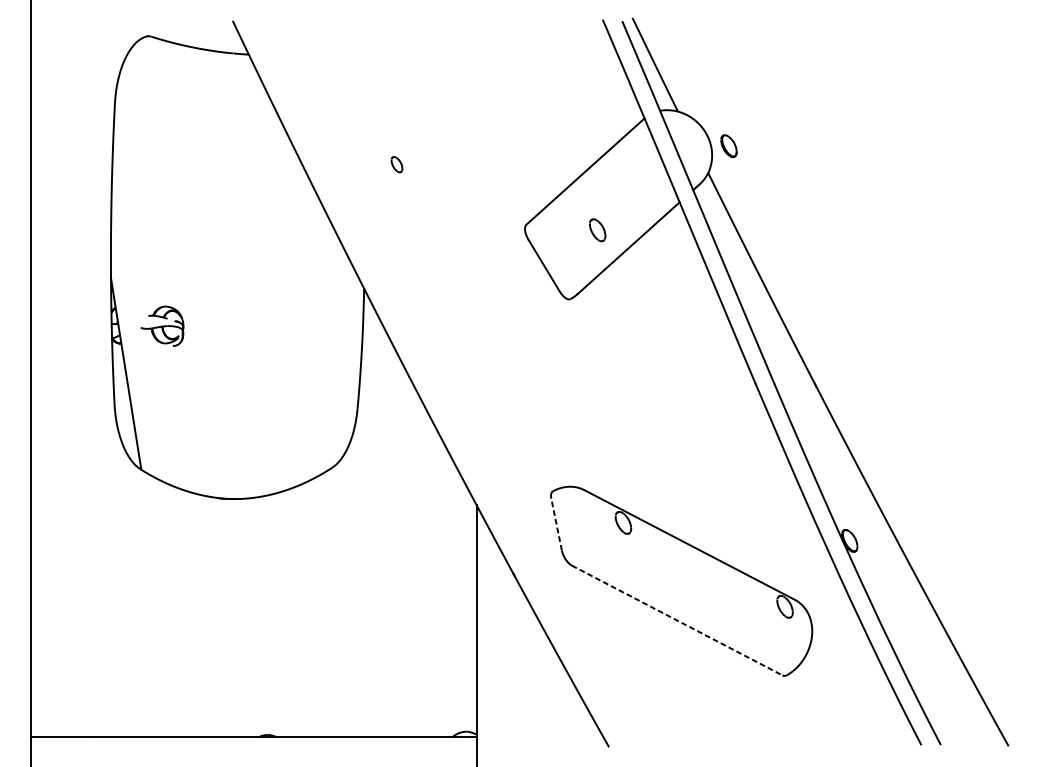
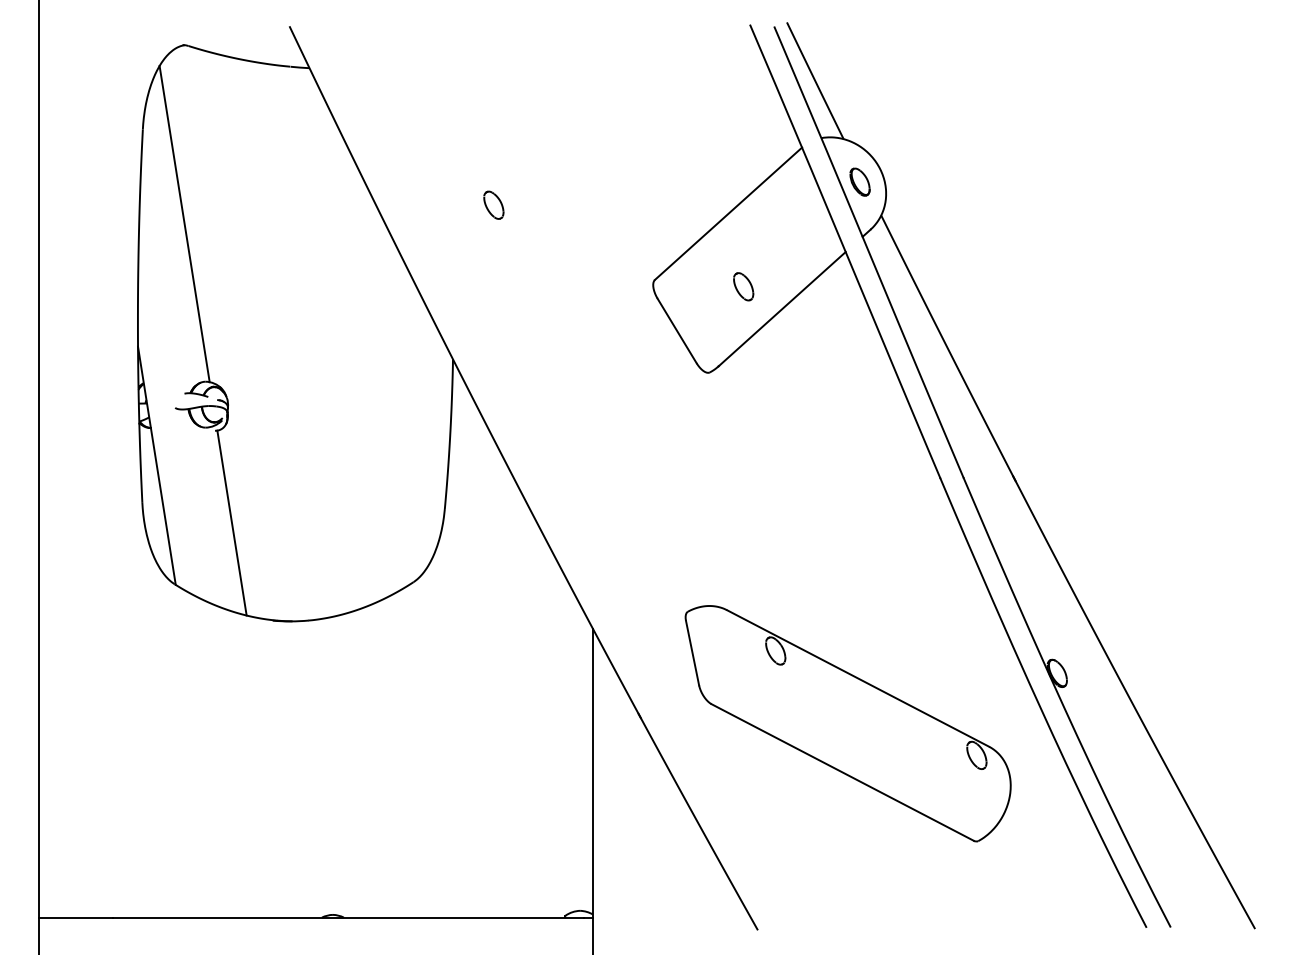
part: (728, 145) -> (859, 181), moved
part: (396, 164) -> (493, 204), size x1.43
line: (148, 180) -> (184, 224), added
line: (186, 419) -> (231, 522), added
line: (556, 524) -> (692, 653), dashed -> solid
line: (677, 620) -> (842, 772), dashed -> solid

